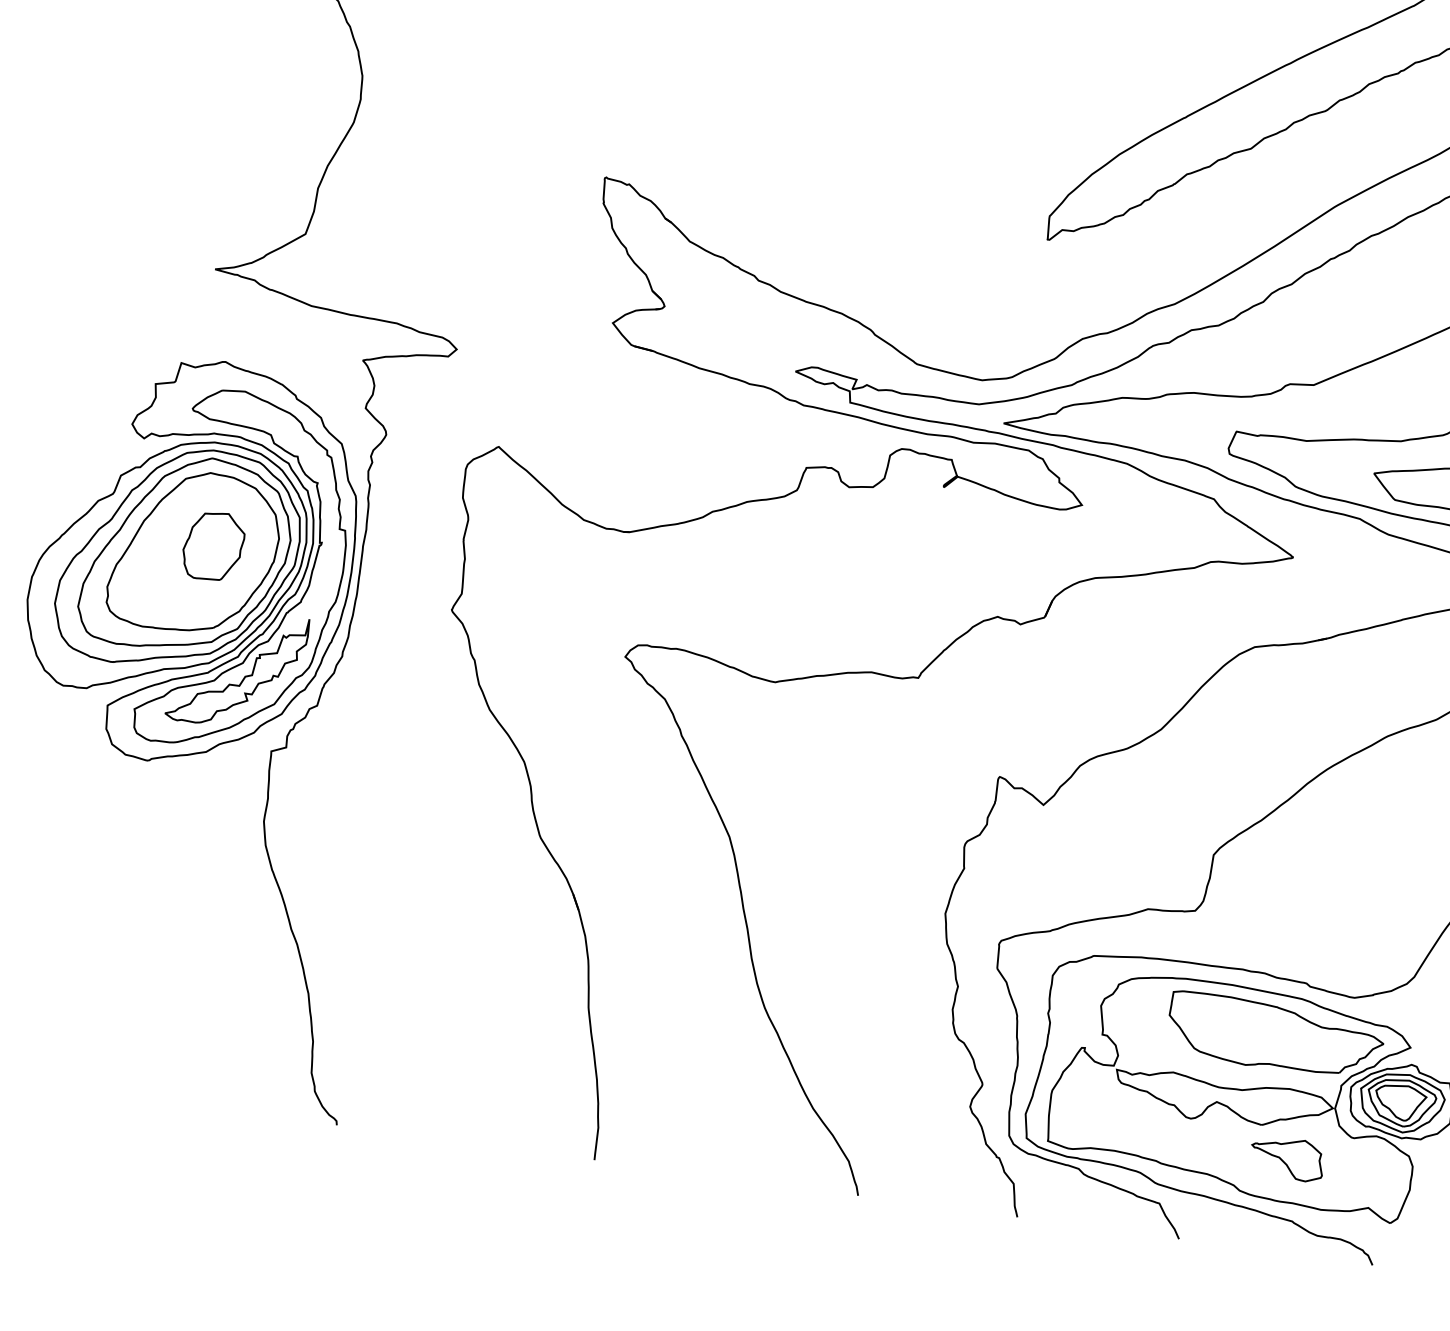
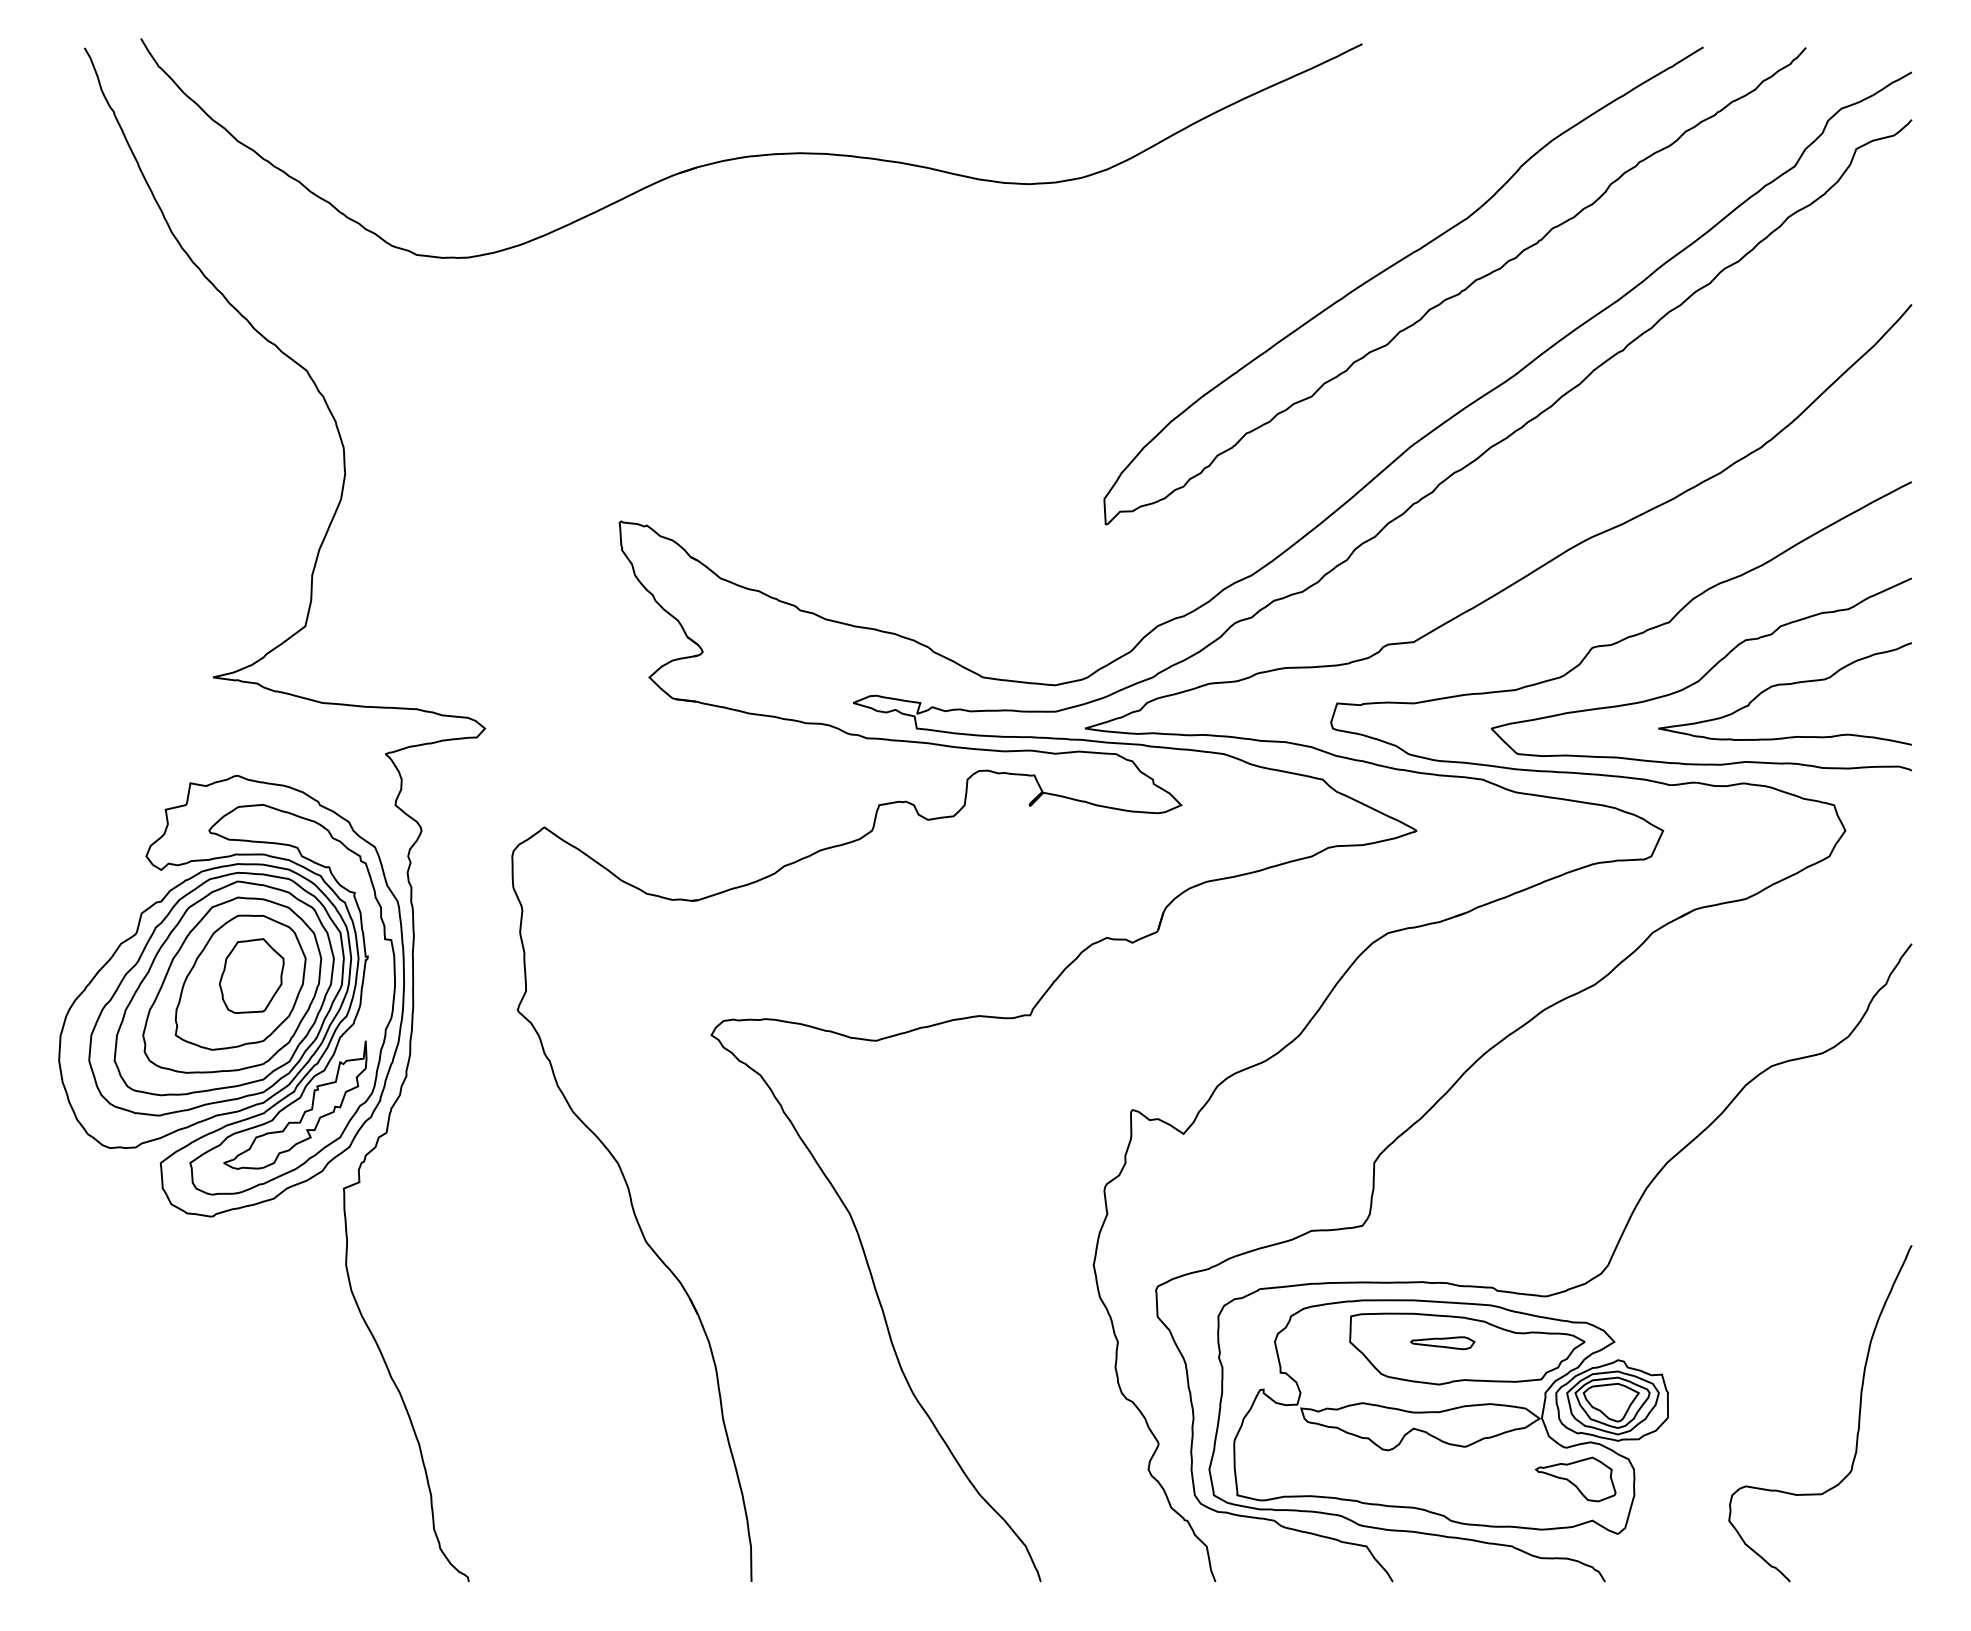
part: (202, 550) -> (240, 982), added
part: (1253, 1027) -> (1442, 1343), added
part: (1287, 1158) -> (1575, 1479), moved

